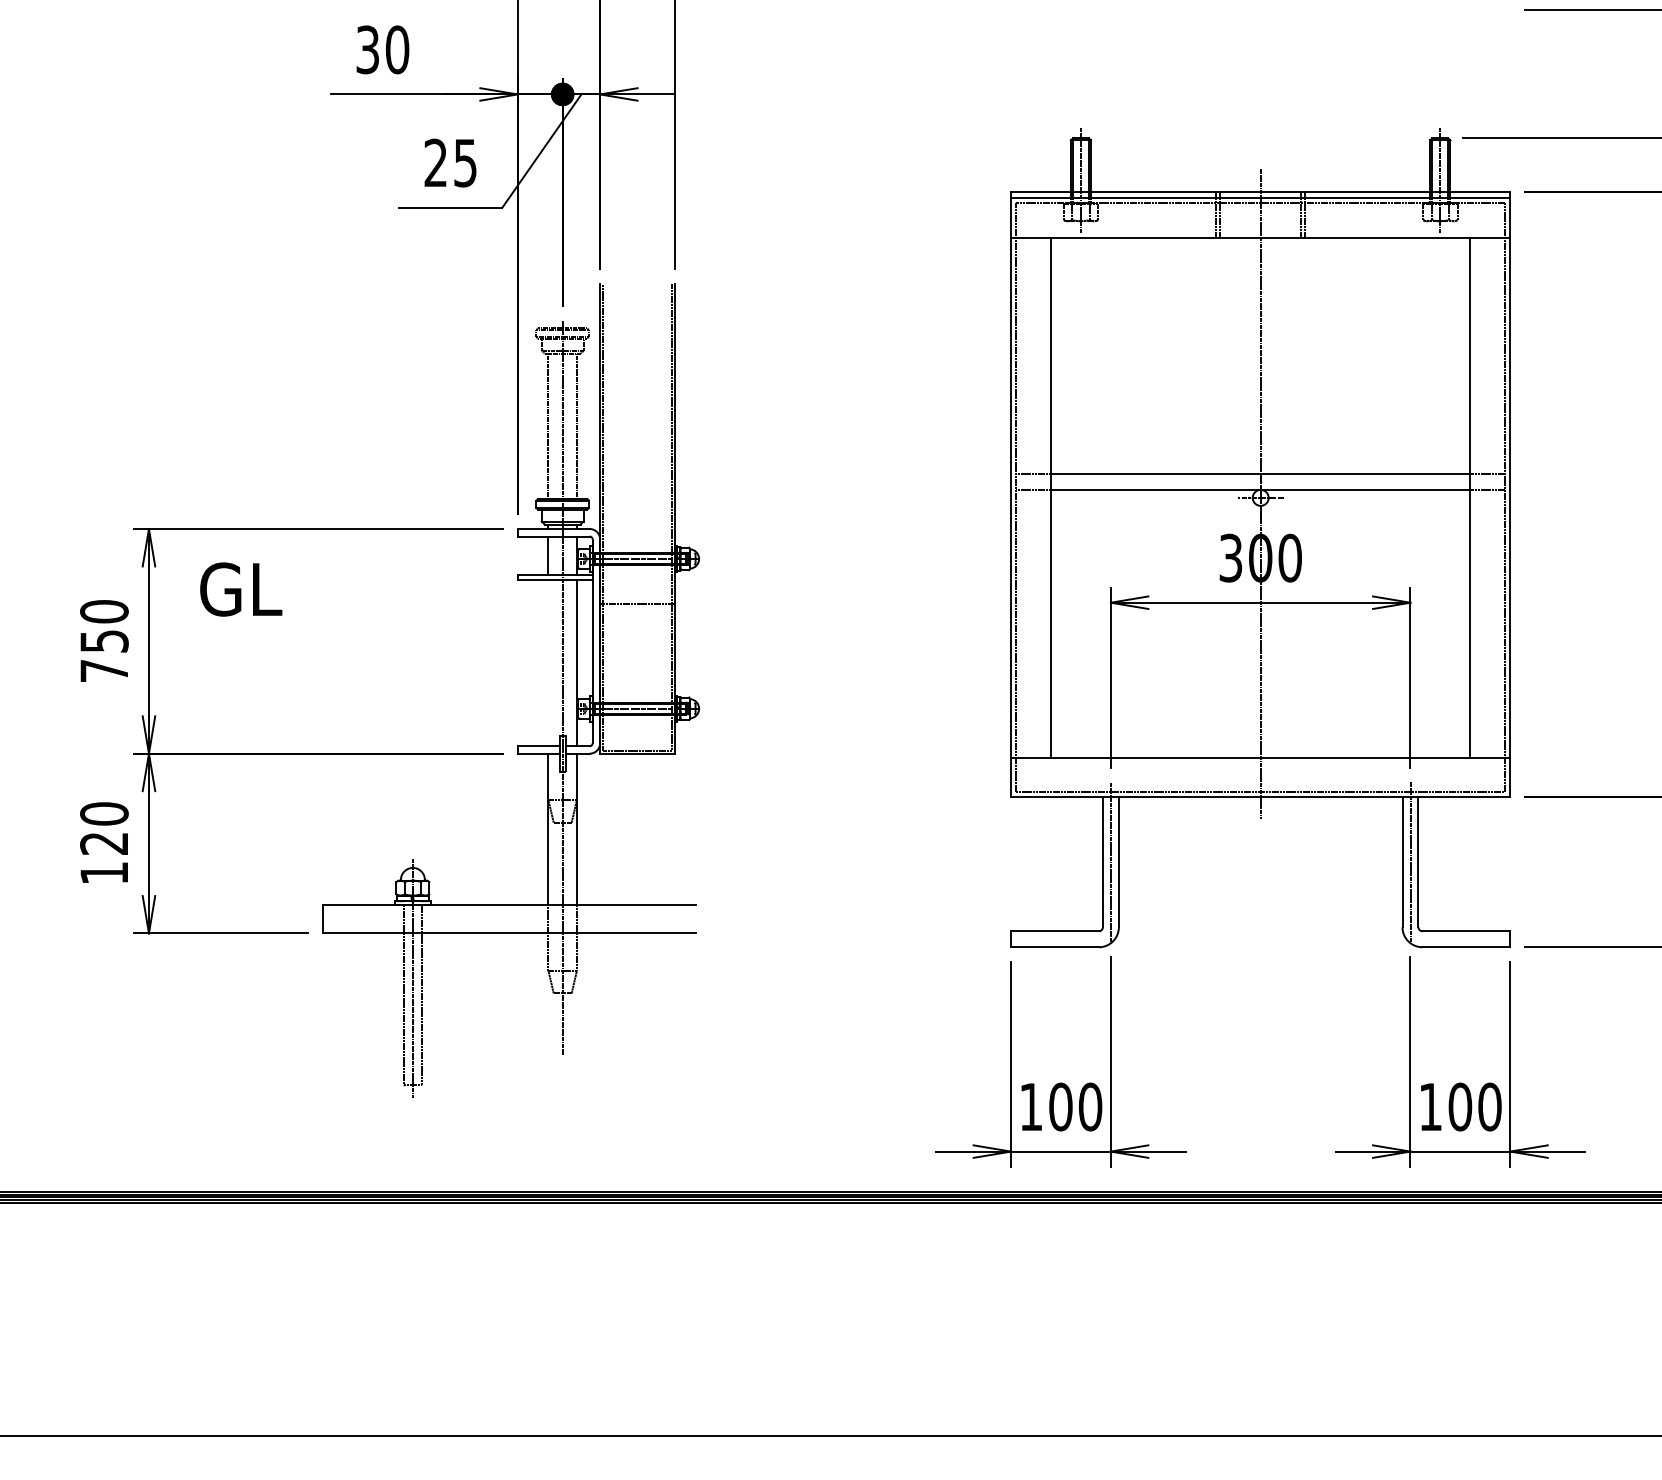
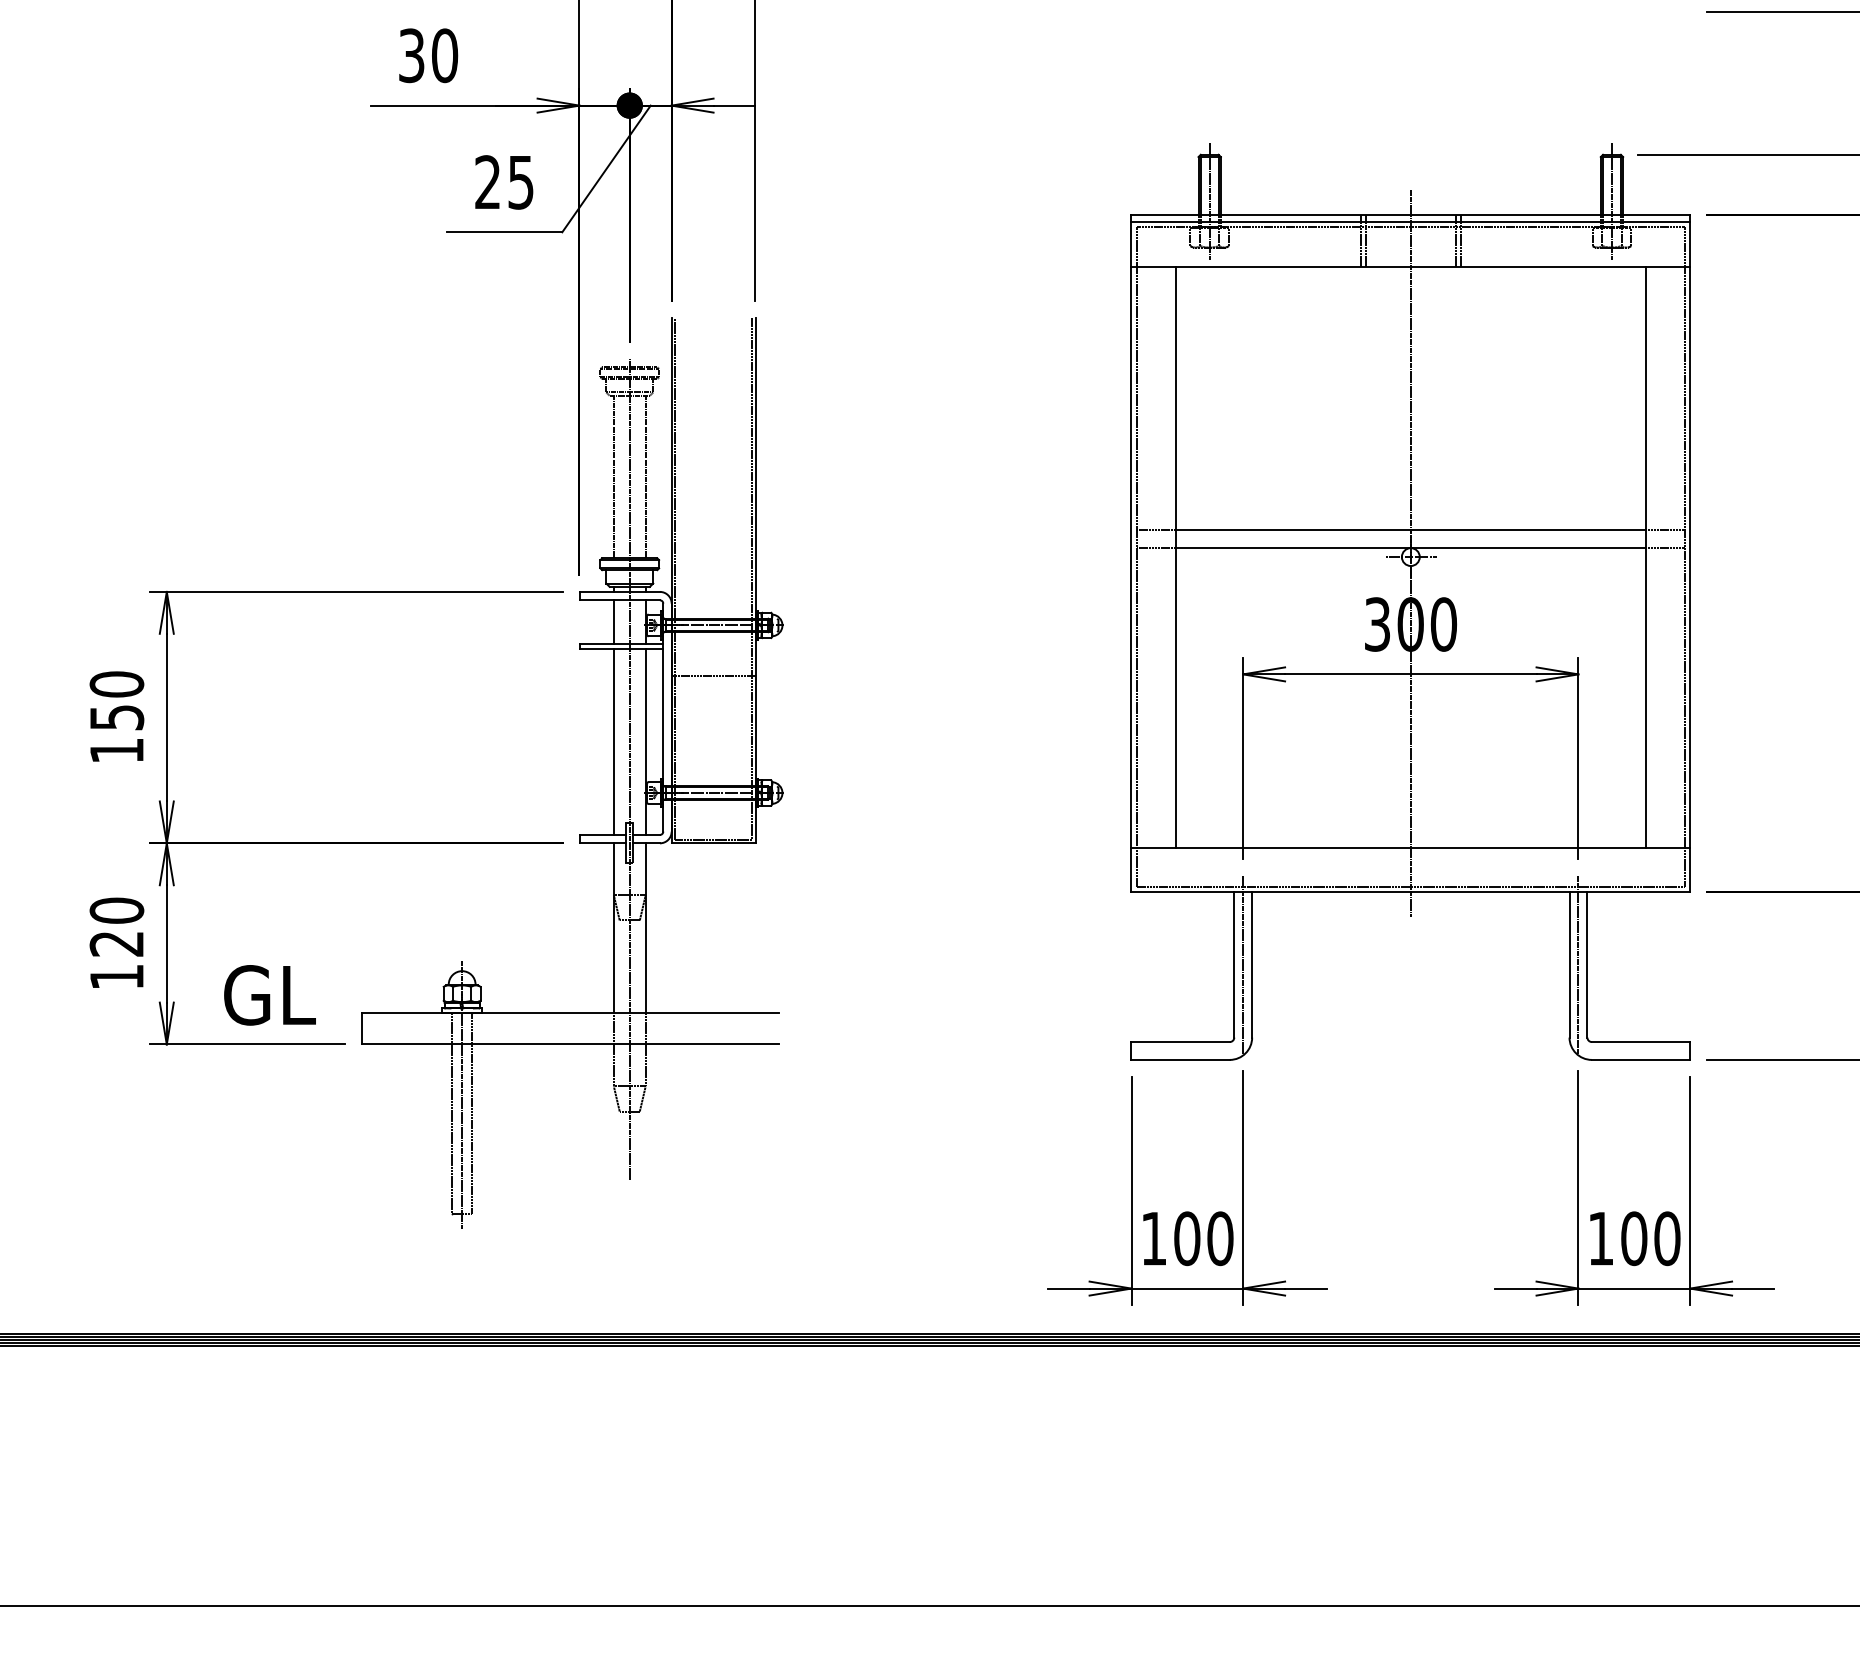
text: (241, 589) -> (270, 995), moved
line: (548, 662) -> (613, 741), added
text: (103, 670) -> (115, 750), 750 -> 150

